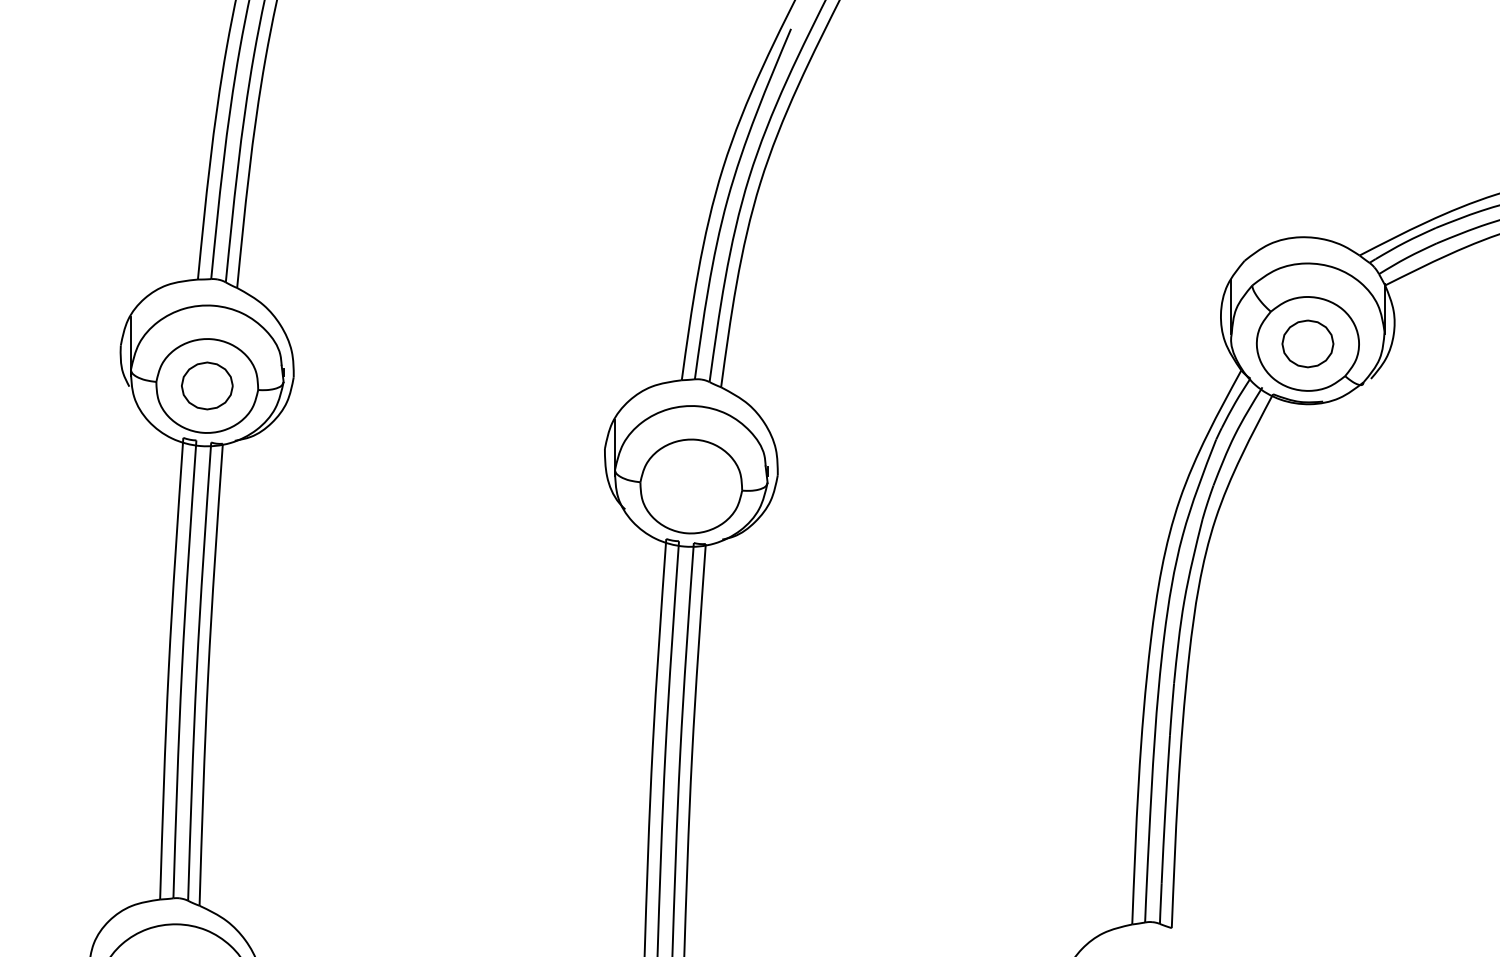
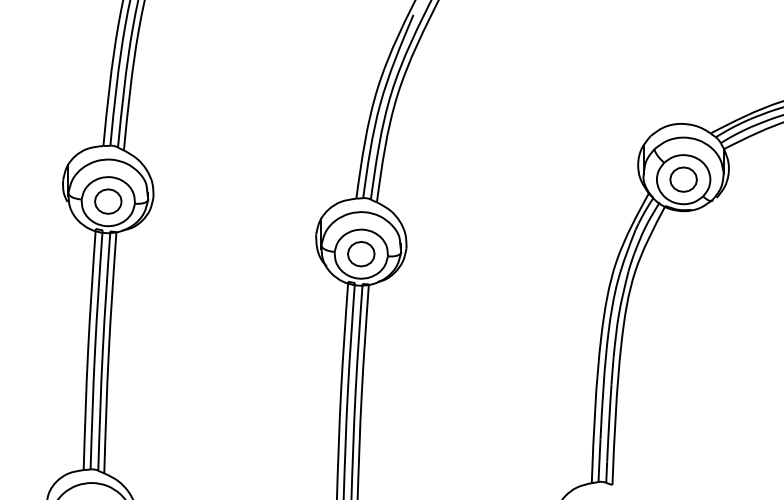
part: (691, 487) -> (361, 254), added

